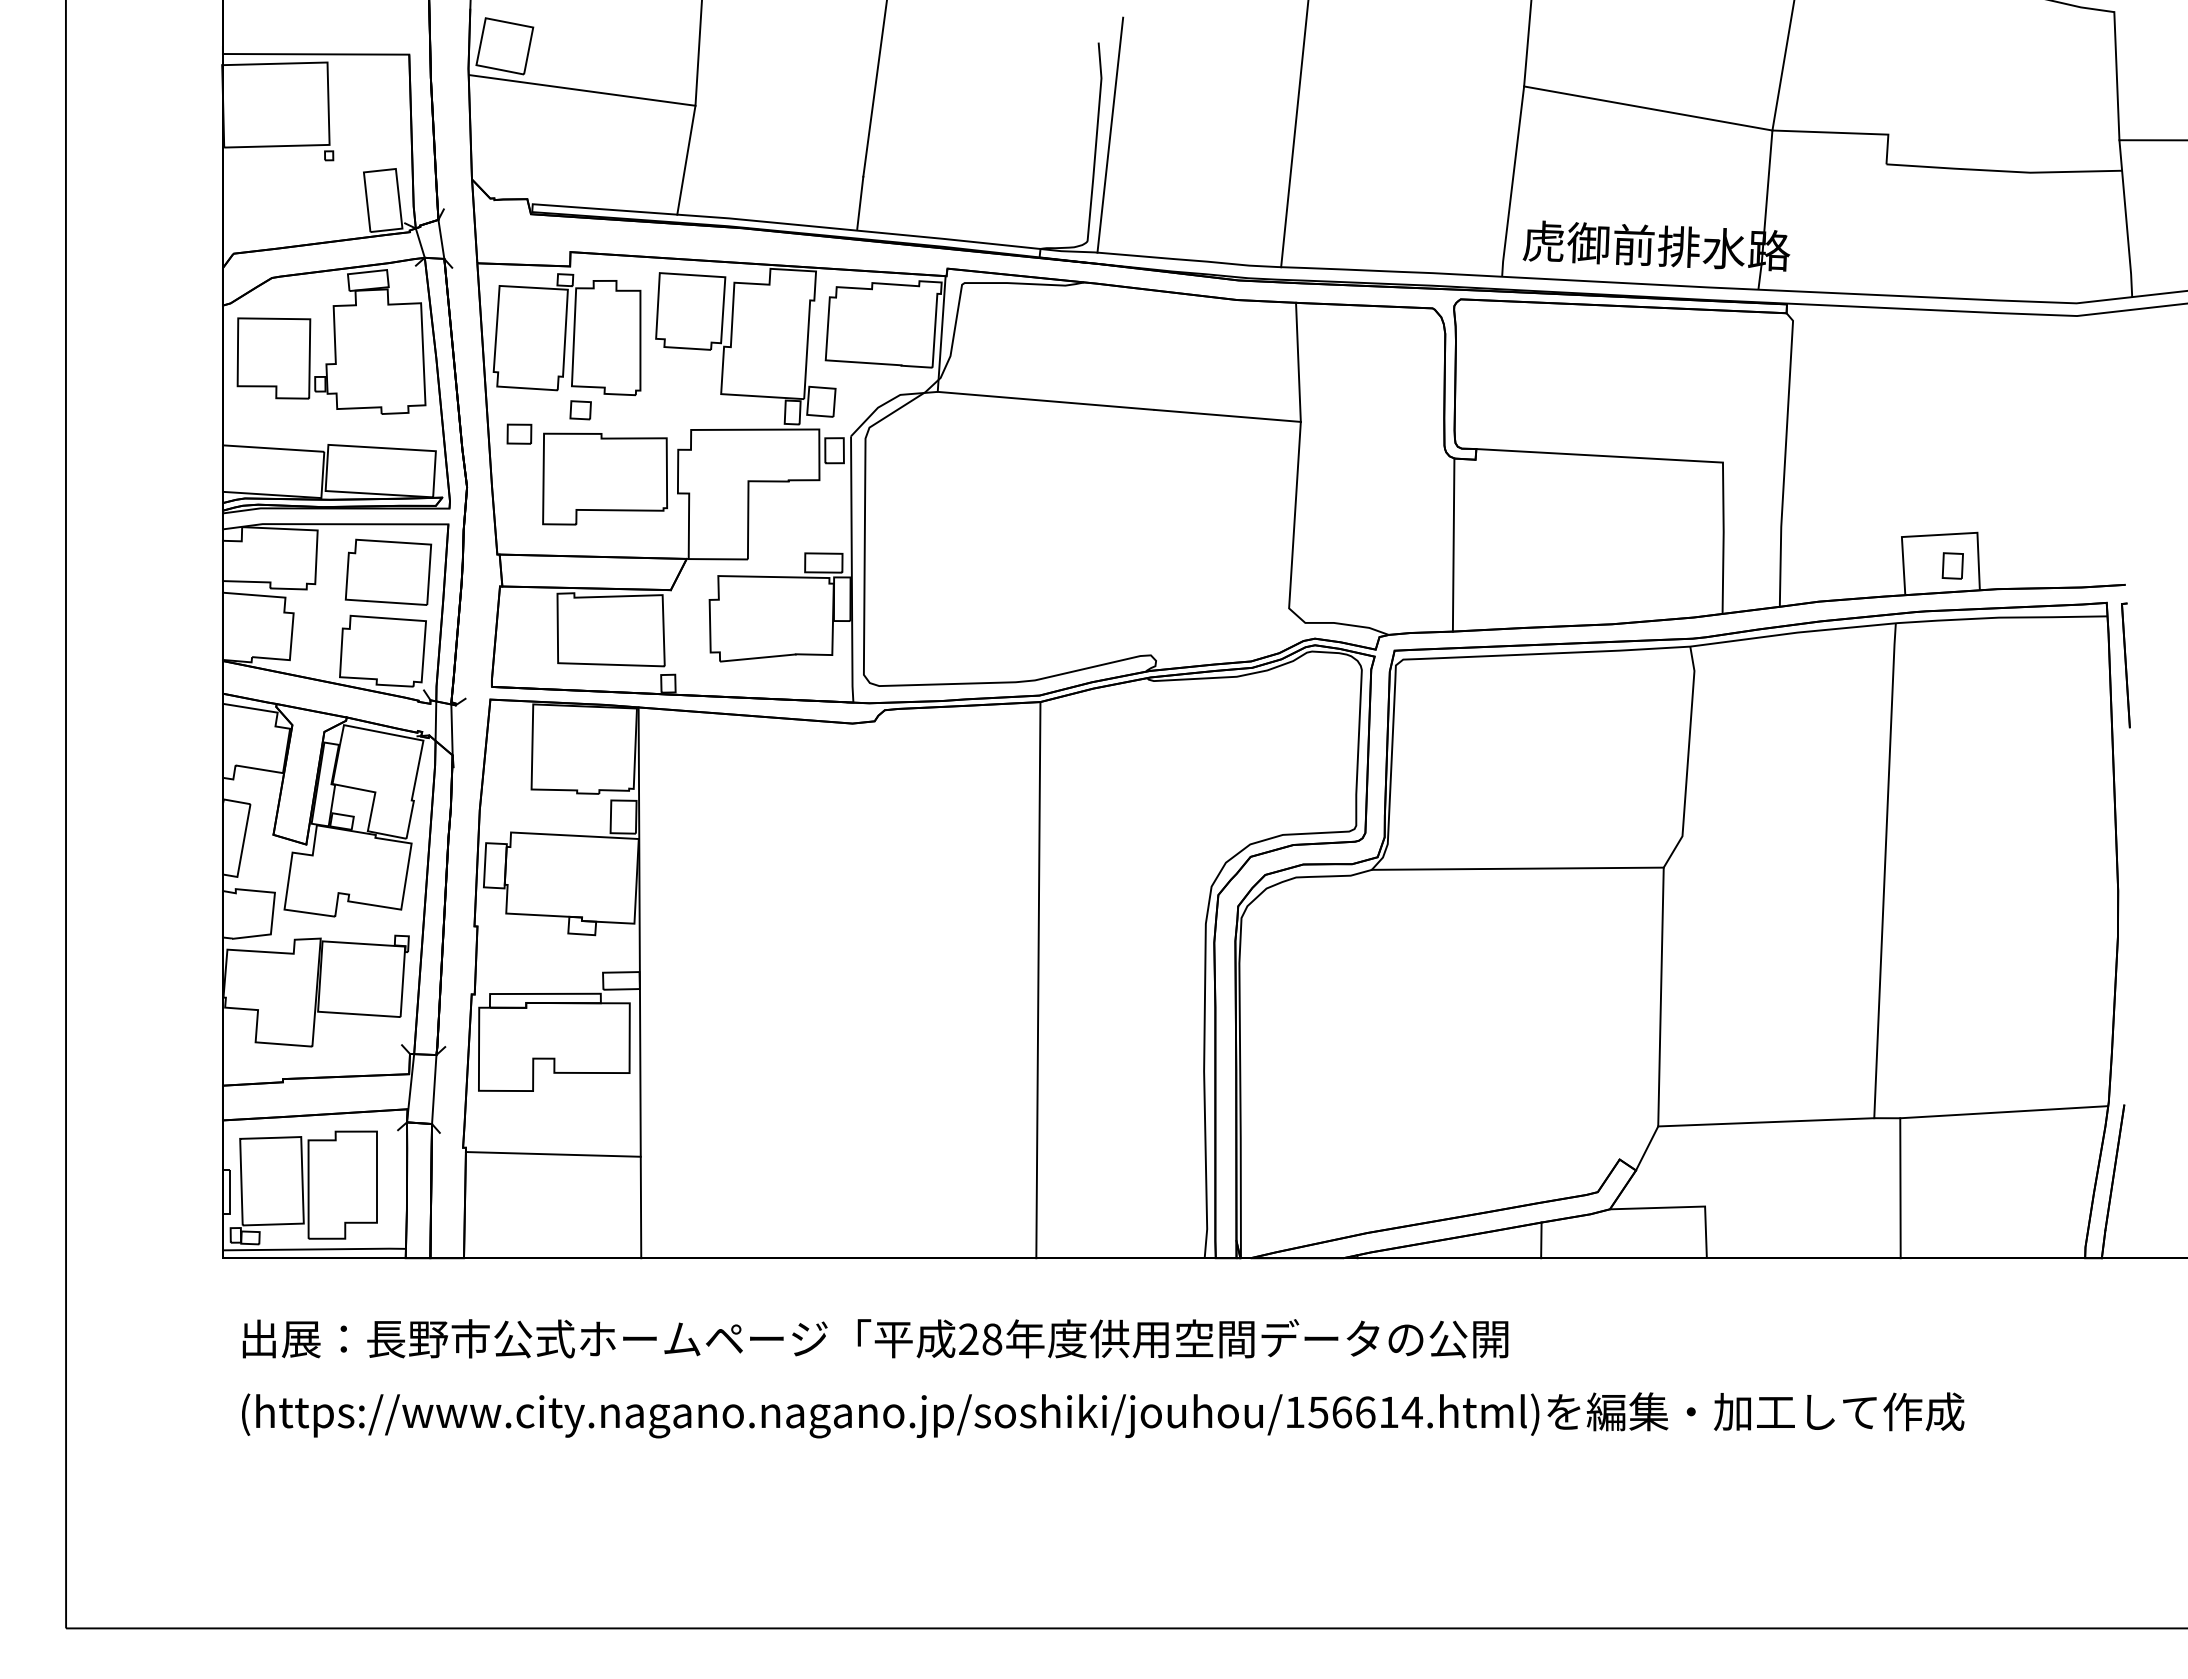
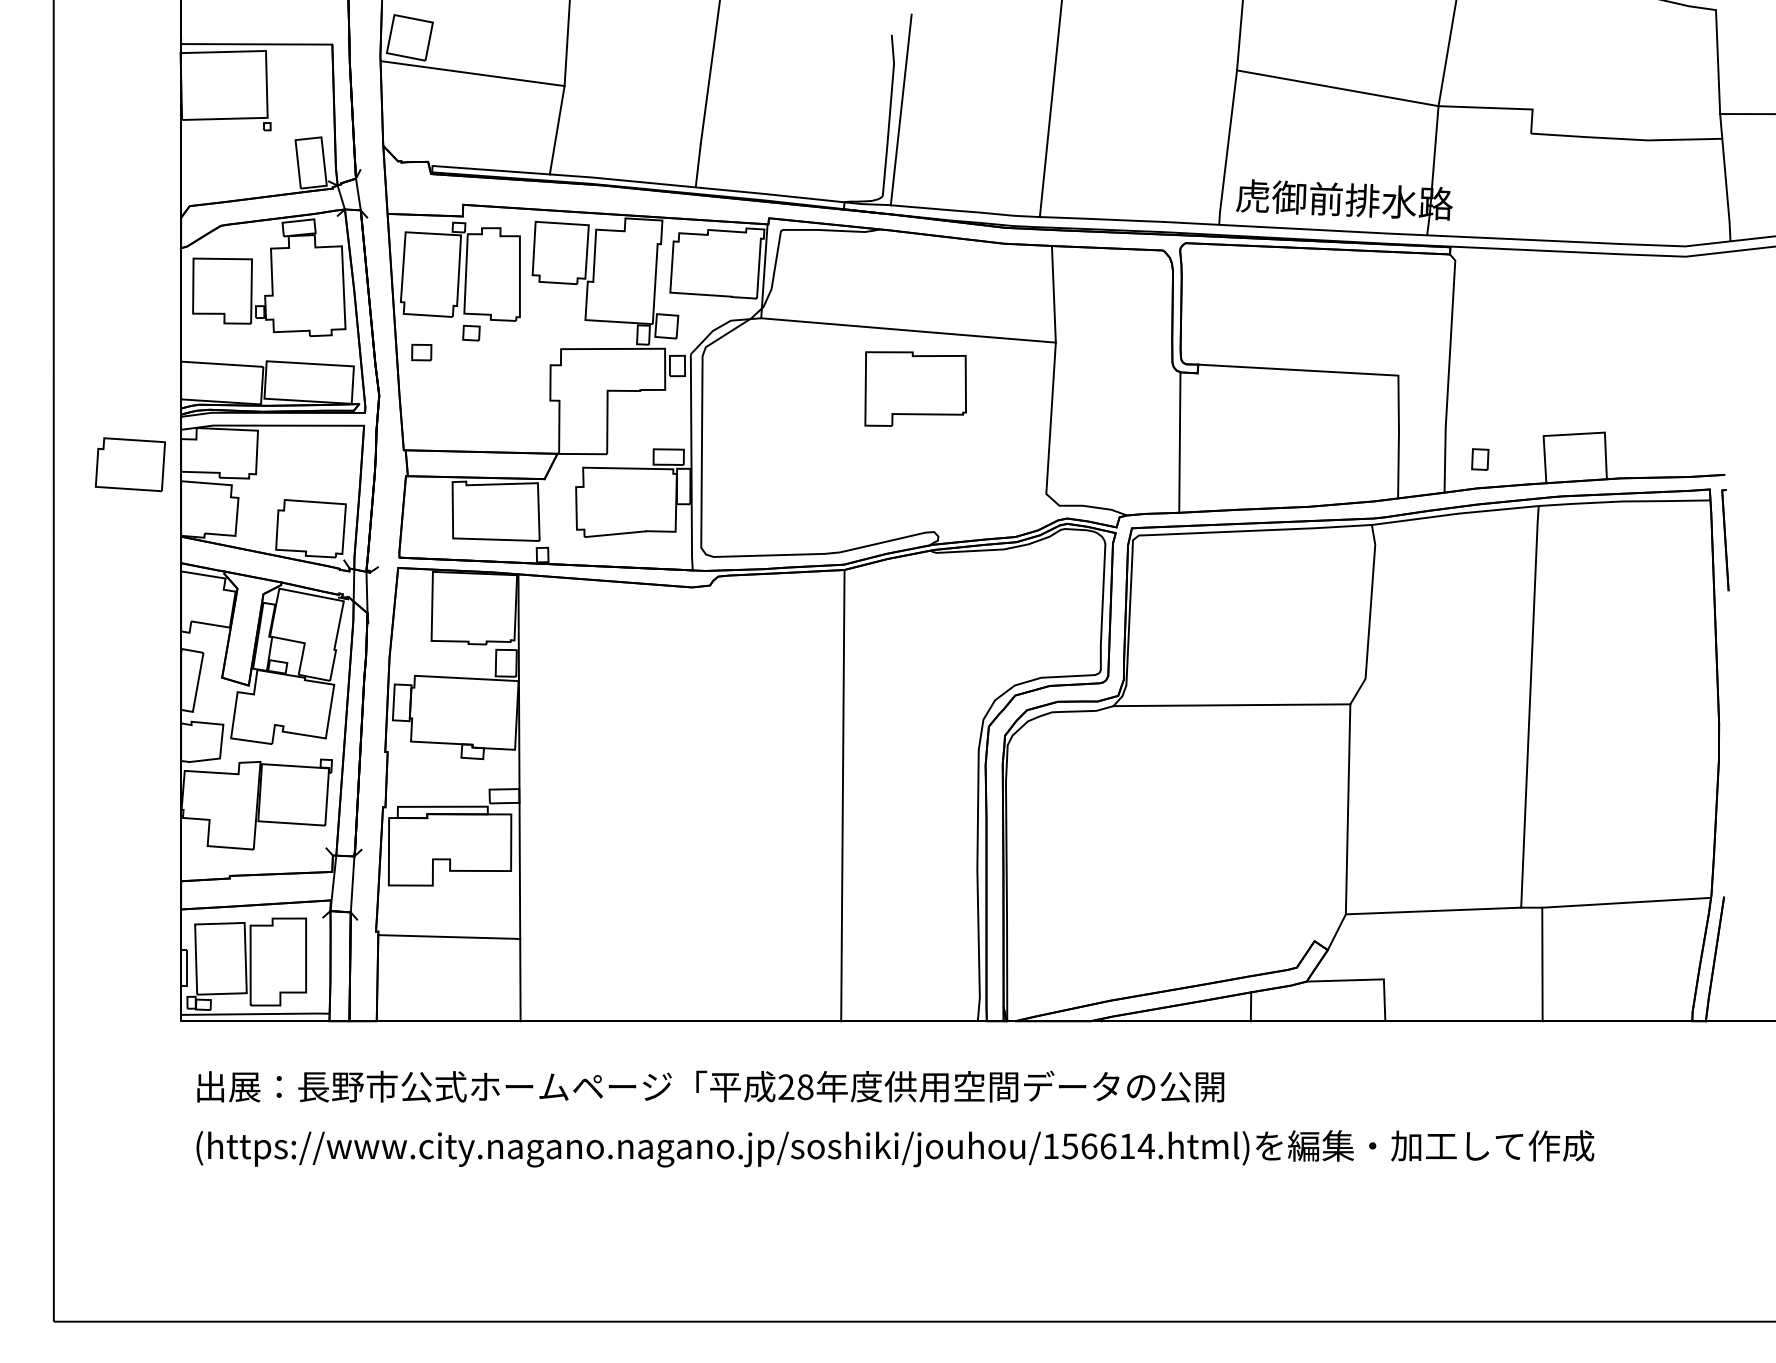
part: (604, 478) -> (915, 388), moved
part: (1952, 565) -> (1479, 459), moved
part: (388, 571) -> (130, 464), moved

